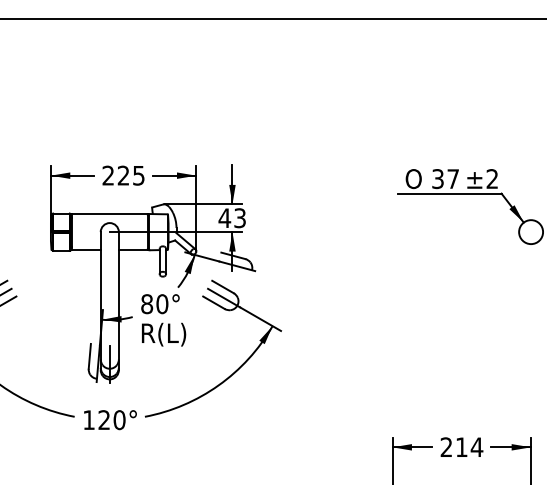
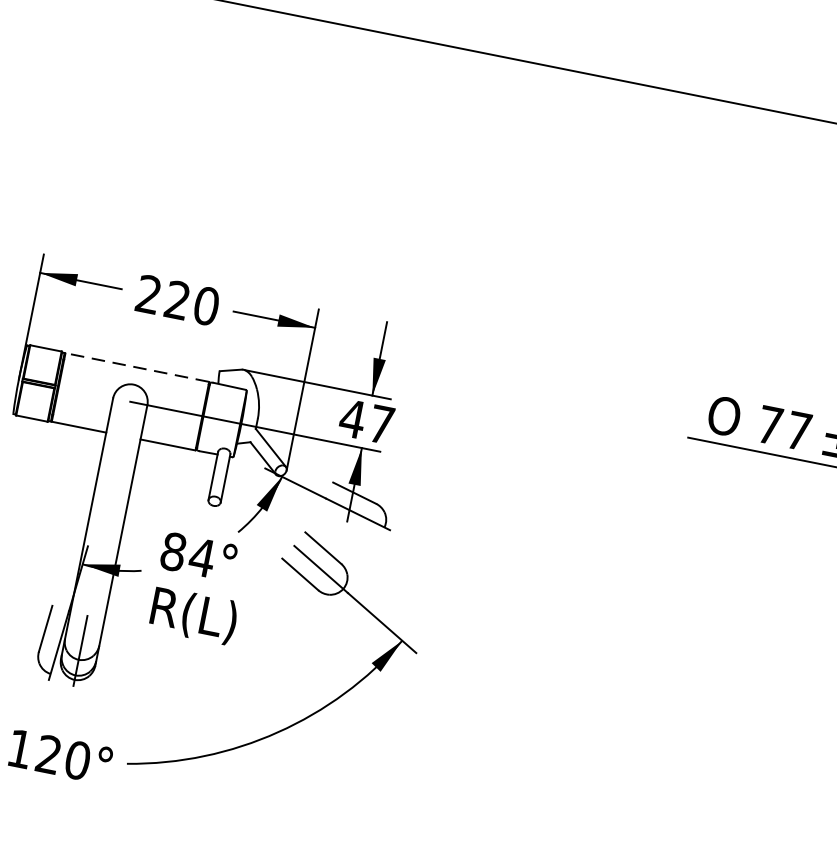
text: (138, 175) -> (205, 305), 225 -> 220
text: (437, 179) -> (768, 426), 37 -> 77
line: (109, 214) -> (136, 368), solid -> dashed
text: (239, 218) -> (380, 424), 43 -> 47
text: (162, 304) -> (202, 558), 80° -> 84°

